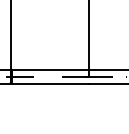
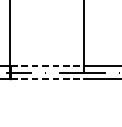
line: (50, 69) -> (47, 65), solid -> dashed
line: (50, 83) -> (47, 79), solid -> dashed

